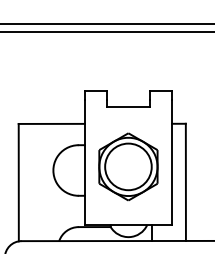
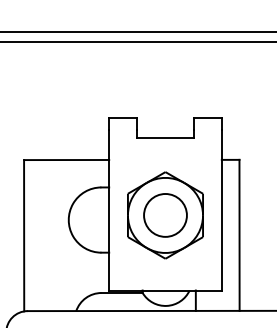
circle: (128, 166) -> (165, 215), size x0.71

